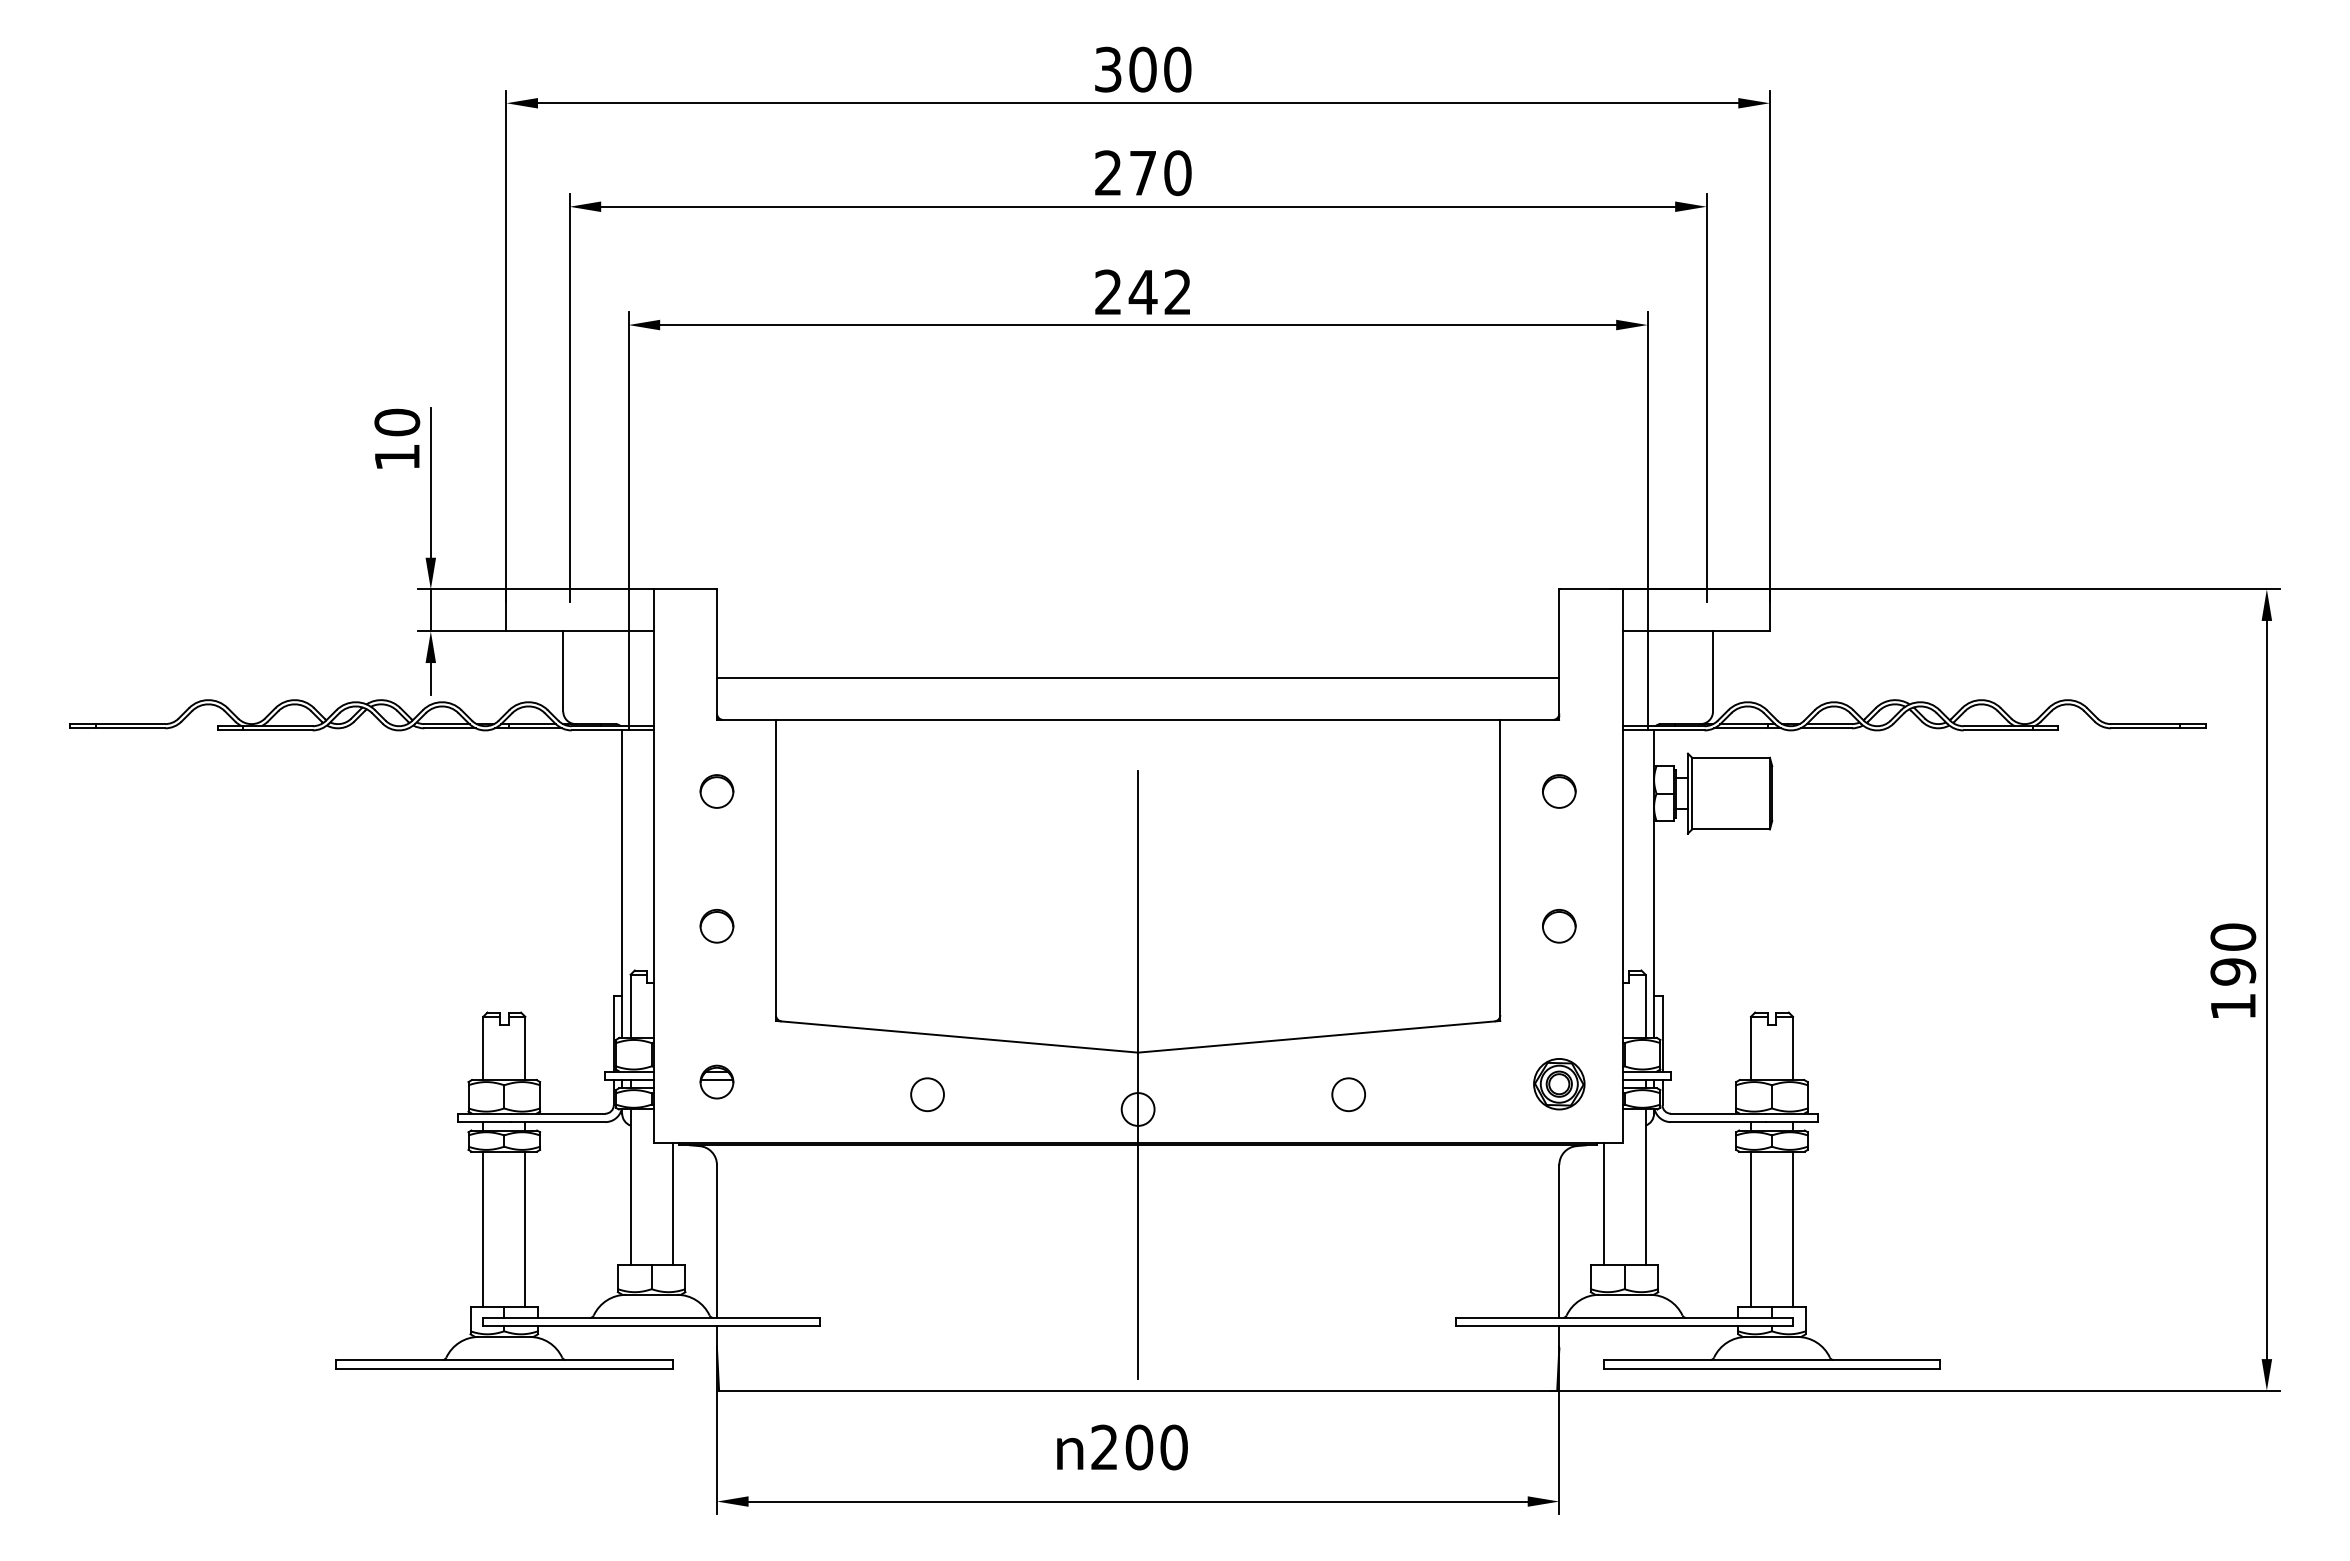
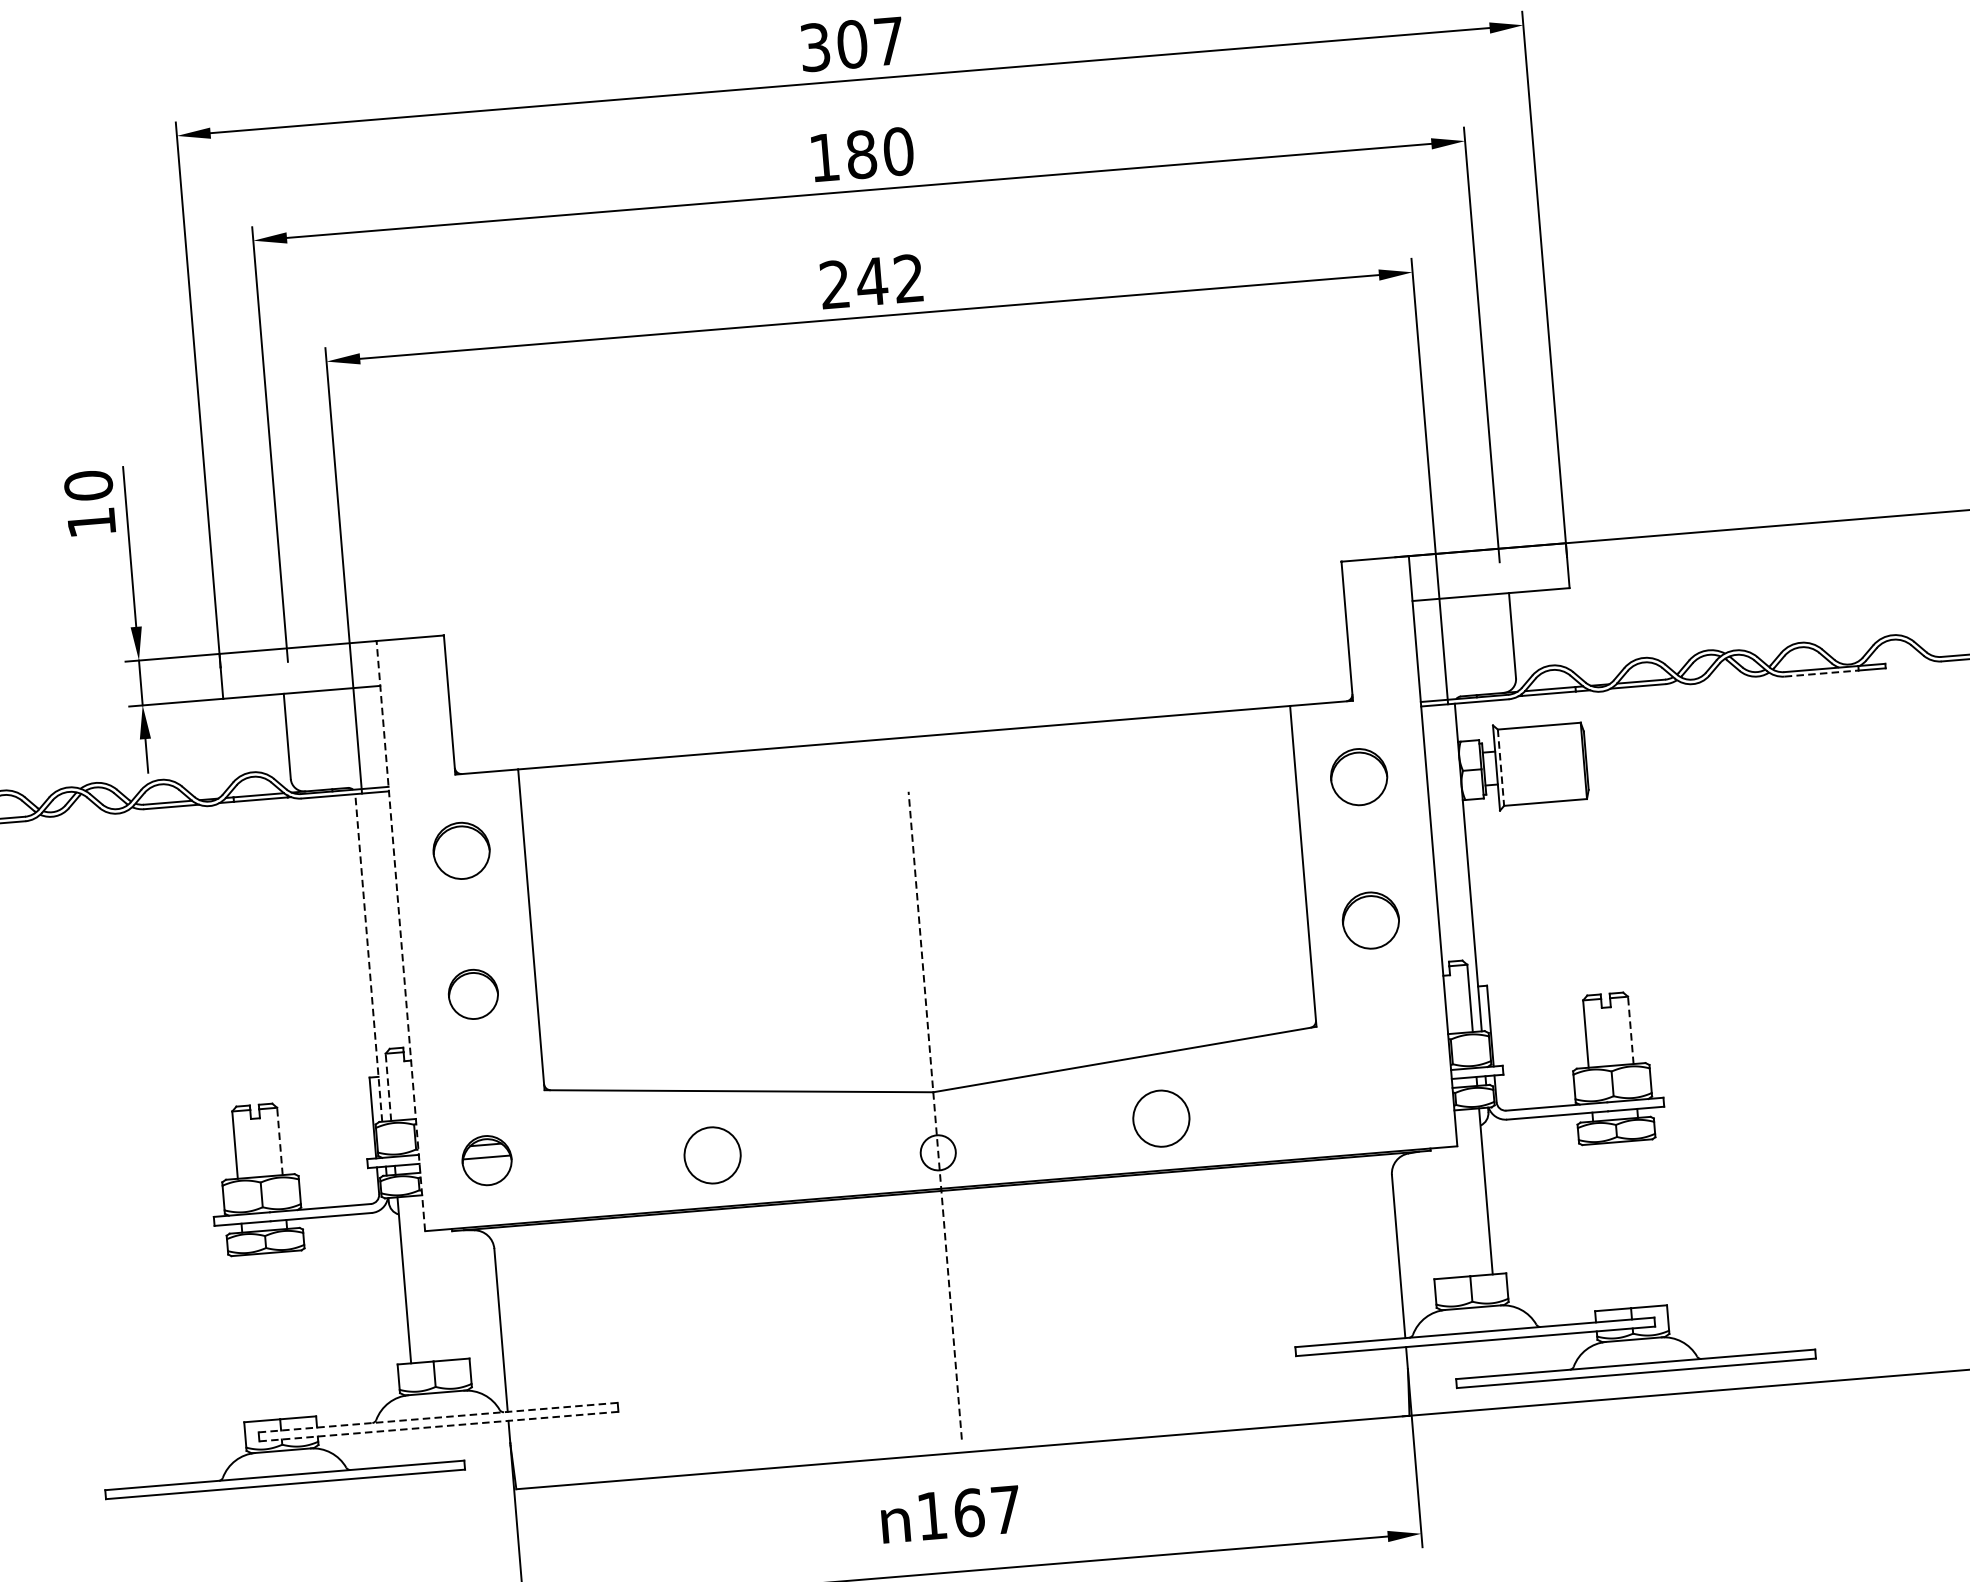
text: (1177, 69) -> (889, 41), 300 -> 307
text: (1125, 173) -> (842, 156), 270 -> 180
line: (1137, 677) -> (899, 692), removed
line: (1998, 730) -> (1821, 673), solid -> dashed
part: (716, 791) -> (461, 850), size x1.6
part: (1559, 791) -> (1359, 777), size x1.6
line: (1692, 793) -> (1501, 767), solid -> dashed
line: (653, 866) -> (400, 936), solid -> dashed
line: (622, 884) -> (369, 958), solid -> dashed
part: (716, 926) -> (472, 994), size x1.4
part: (1559, 926) -> (1371, 920), size x1.6
line: (630, 1006) -> (388, 1087), solid -> dashed
line: (525, 1048) -> (280, 1141), solid -> dashed
line: (1793, 1048) -> (1631, 1030), solid -> dashed
line: (1138, 1074) -> (935, 1115), solid -> dashed
part: (716, 1081) -> (486, 1159), size x1.4
part: (1559, 1084) -> (1385, 1089), removed
circle: (927, 1094) -> (712, 1155), size x1.6
circle: (1348, 1094) -> (1161, 1118), size x1.6
line: (672, 1204) -> (450, 1294), removed
line: (1603, 1204) -> (1442, 1213), removed
line: (483, 1229) -> (251, 1338), removed
line: (525, 1229) -> (295, 1334), removed
line: (1750, 1229) -> (1601, 1227), removed
line: (1793, 1229) -> (1647, 1223), removed
line: (652, 1317) -> (439, 1417), solid -> dashed
line: (652, 1326) -> (439, 1426), solid -> dashed
text: (1139, 1447) -> (969, 1512), 200 -> 167

